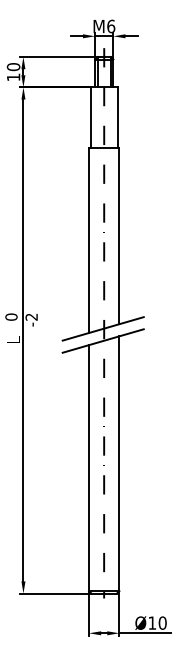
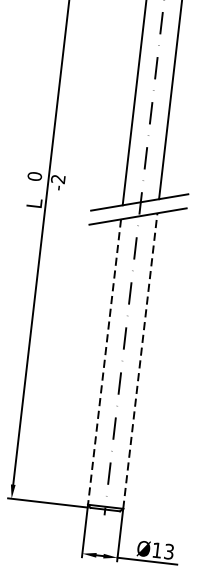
line: (119, 463) -> (140, 360), solid -> dashed
line: (89, 468) -> (105, 362), solid -> dashed
text: (162, 622) -> (169, 551), Ø10 -> Ø13

